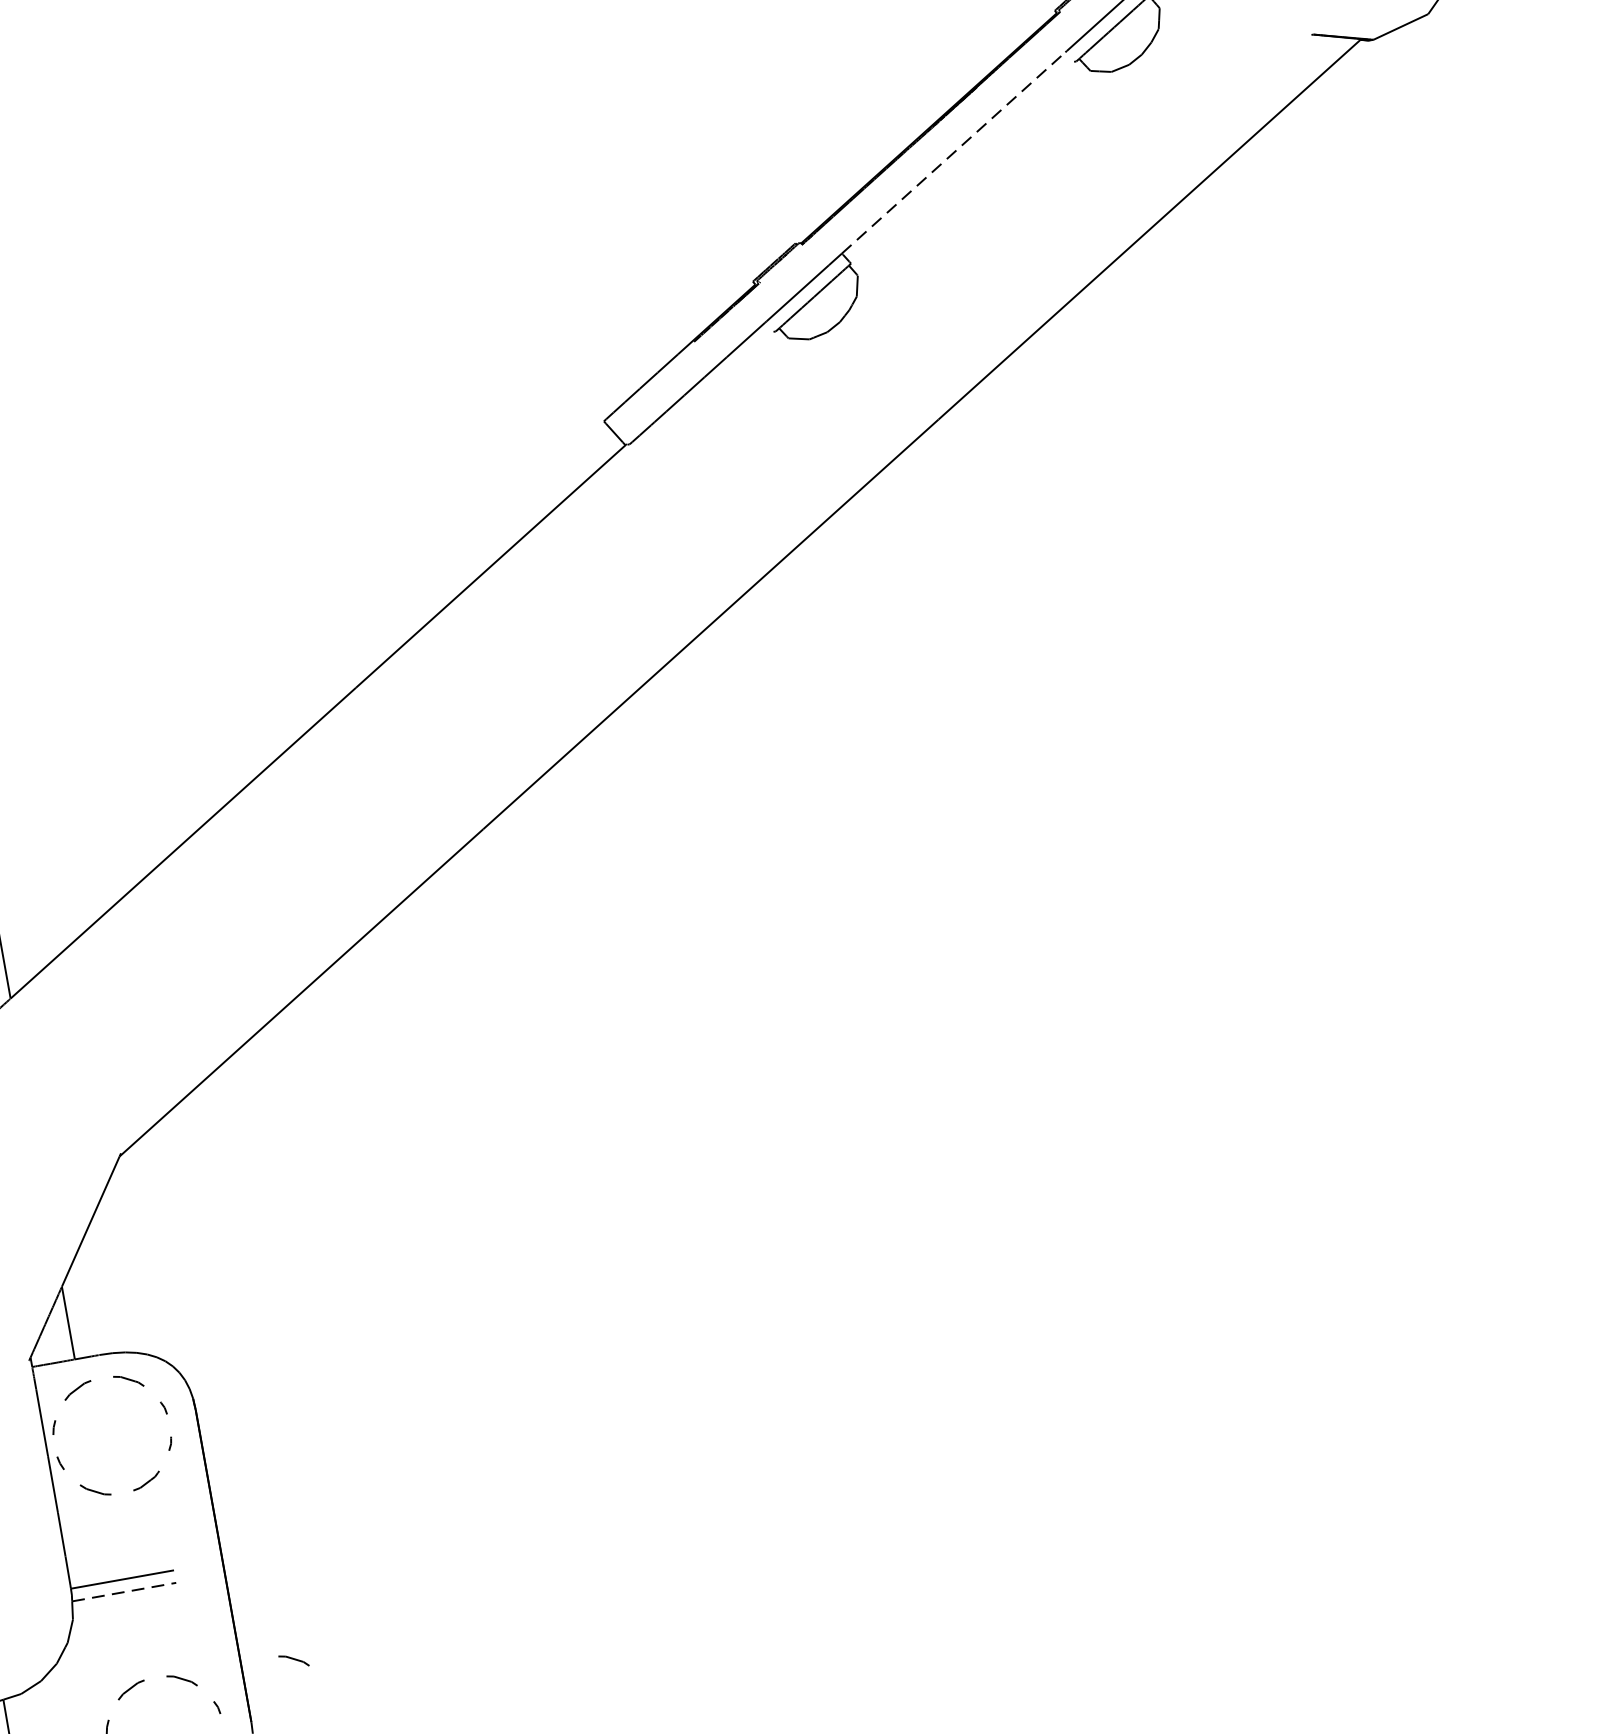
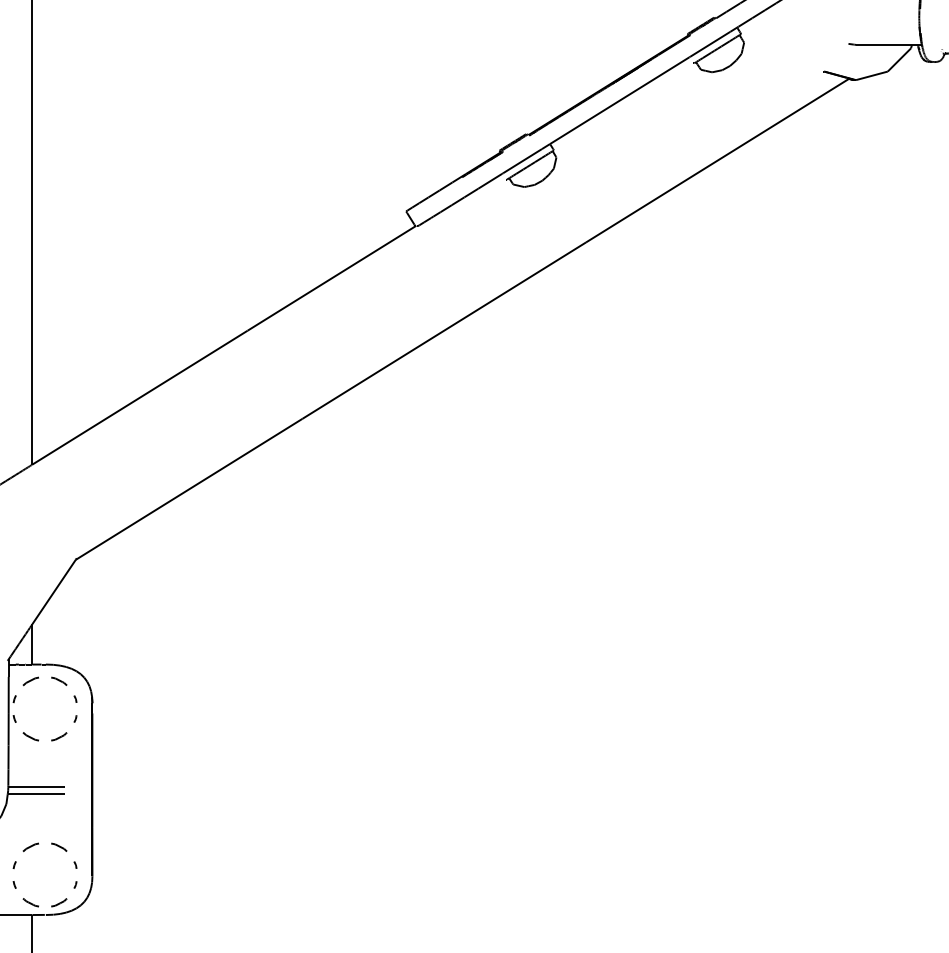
line: (955, 152) -> (620, 100), dashed -> solid
line: (124, 1592) -> (36, 794), dashed -> solid
line: (294, 1659) -> (121, 846), removed

